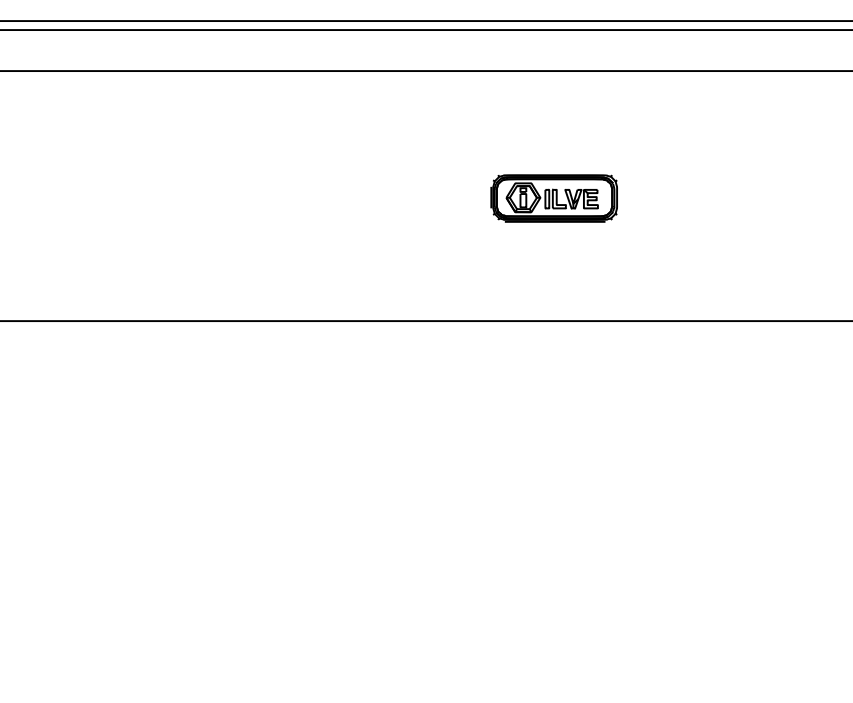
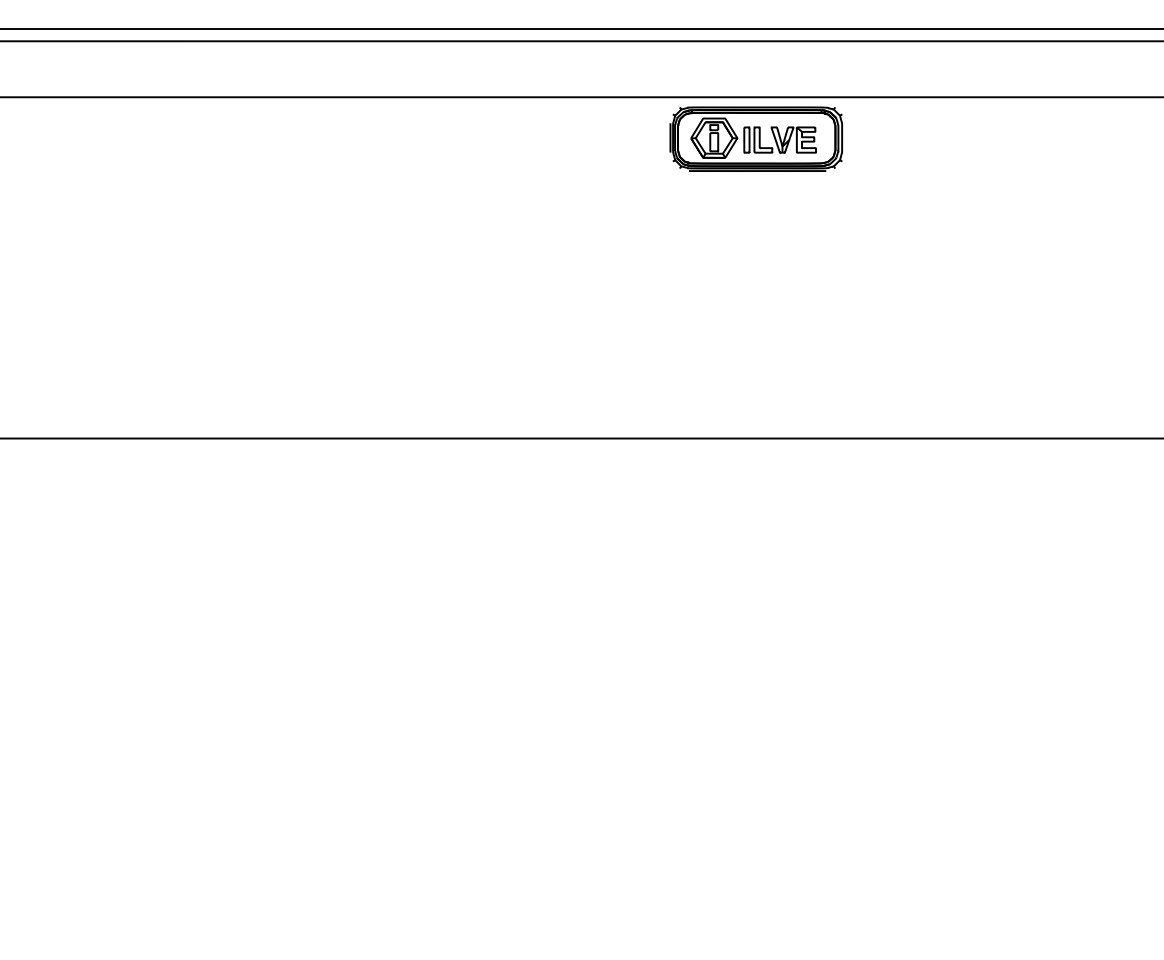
part: (553, 197) -> (755, 138), moved

